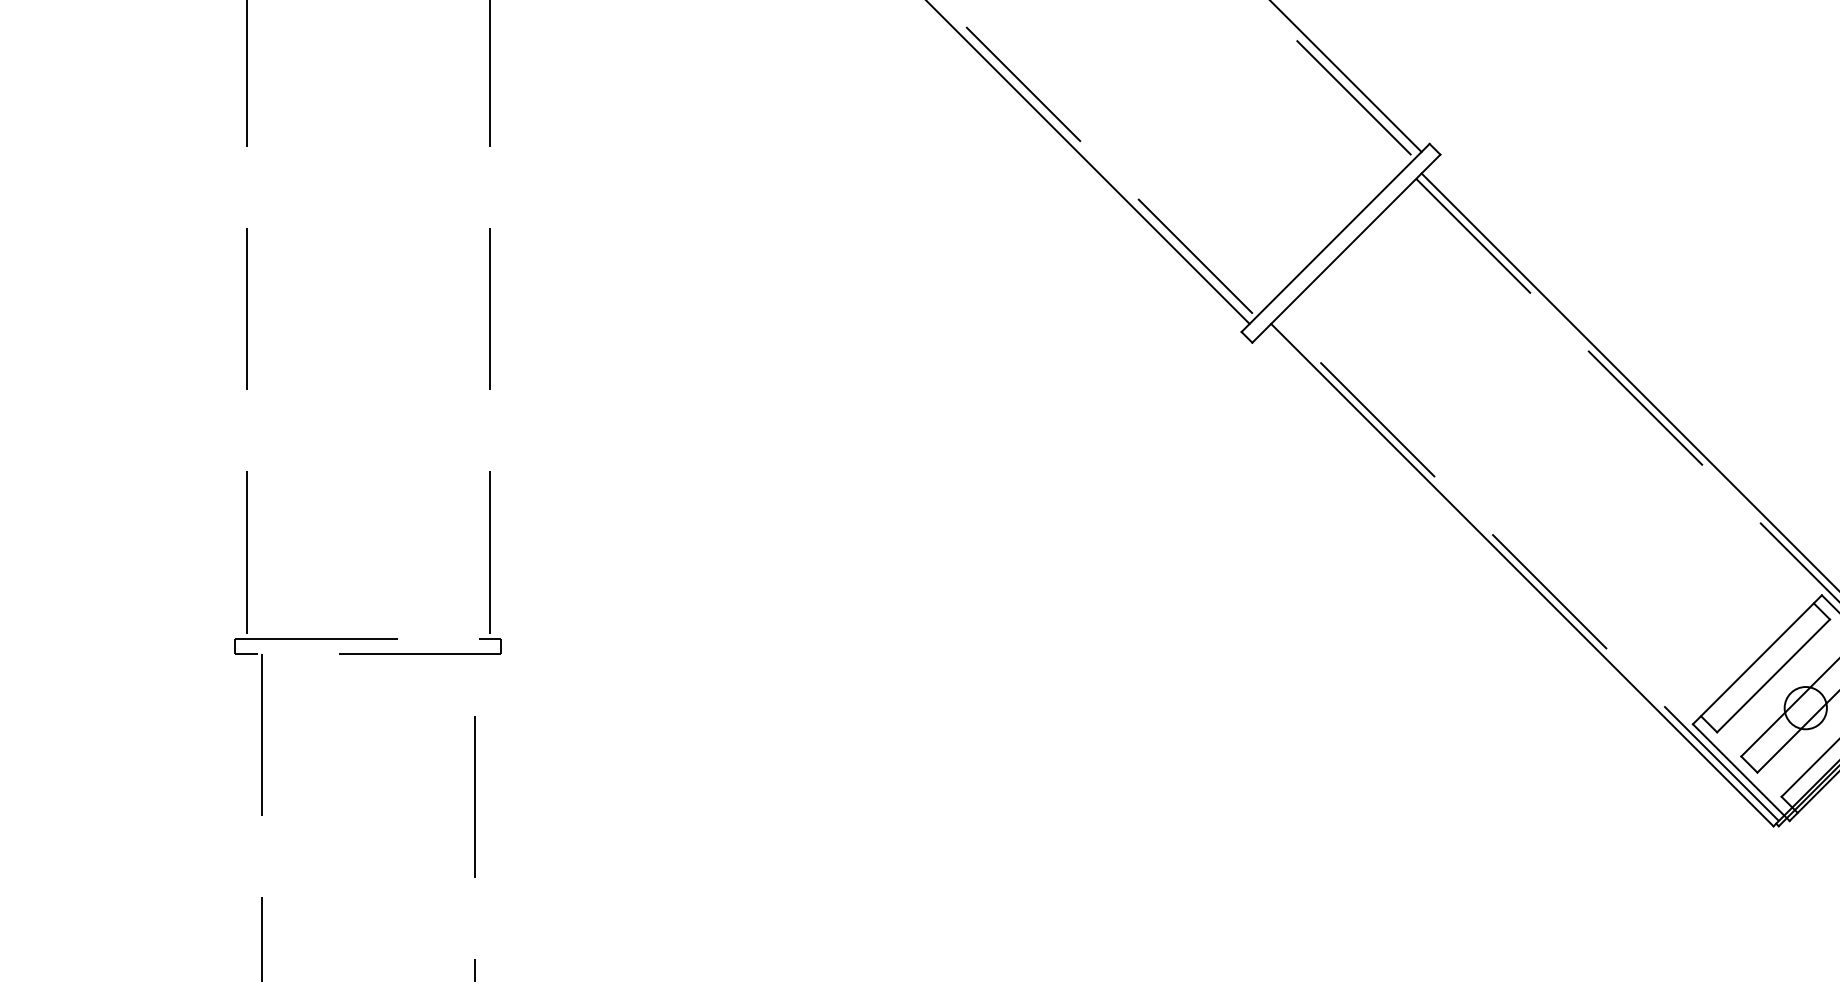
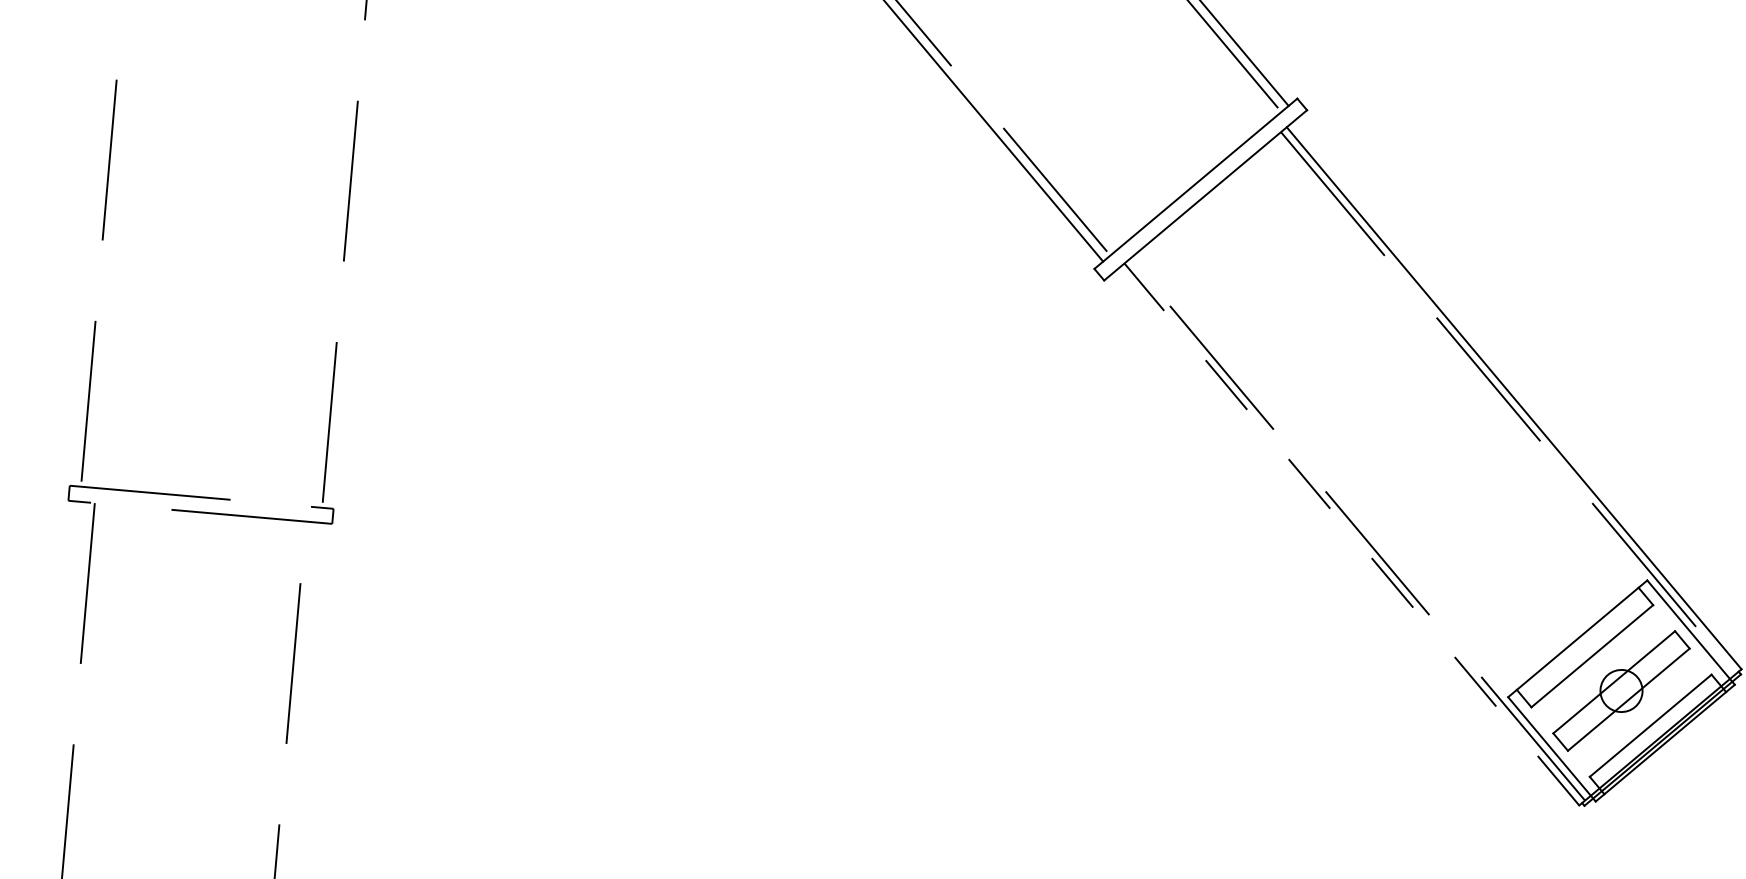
line: (1522, 574) -> (1352, 533), solid -> dashed

